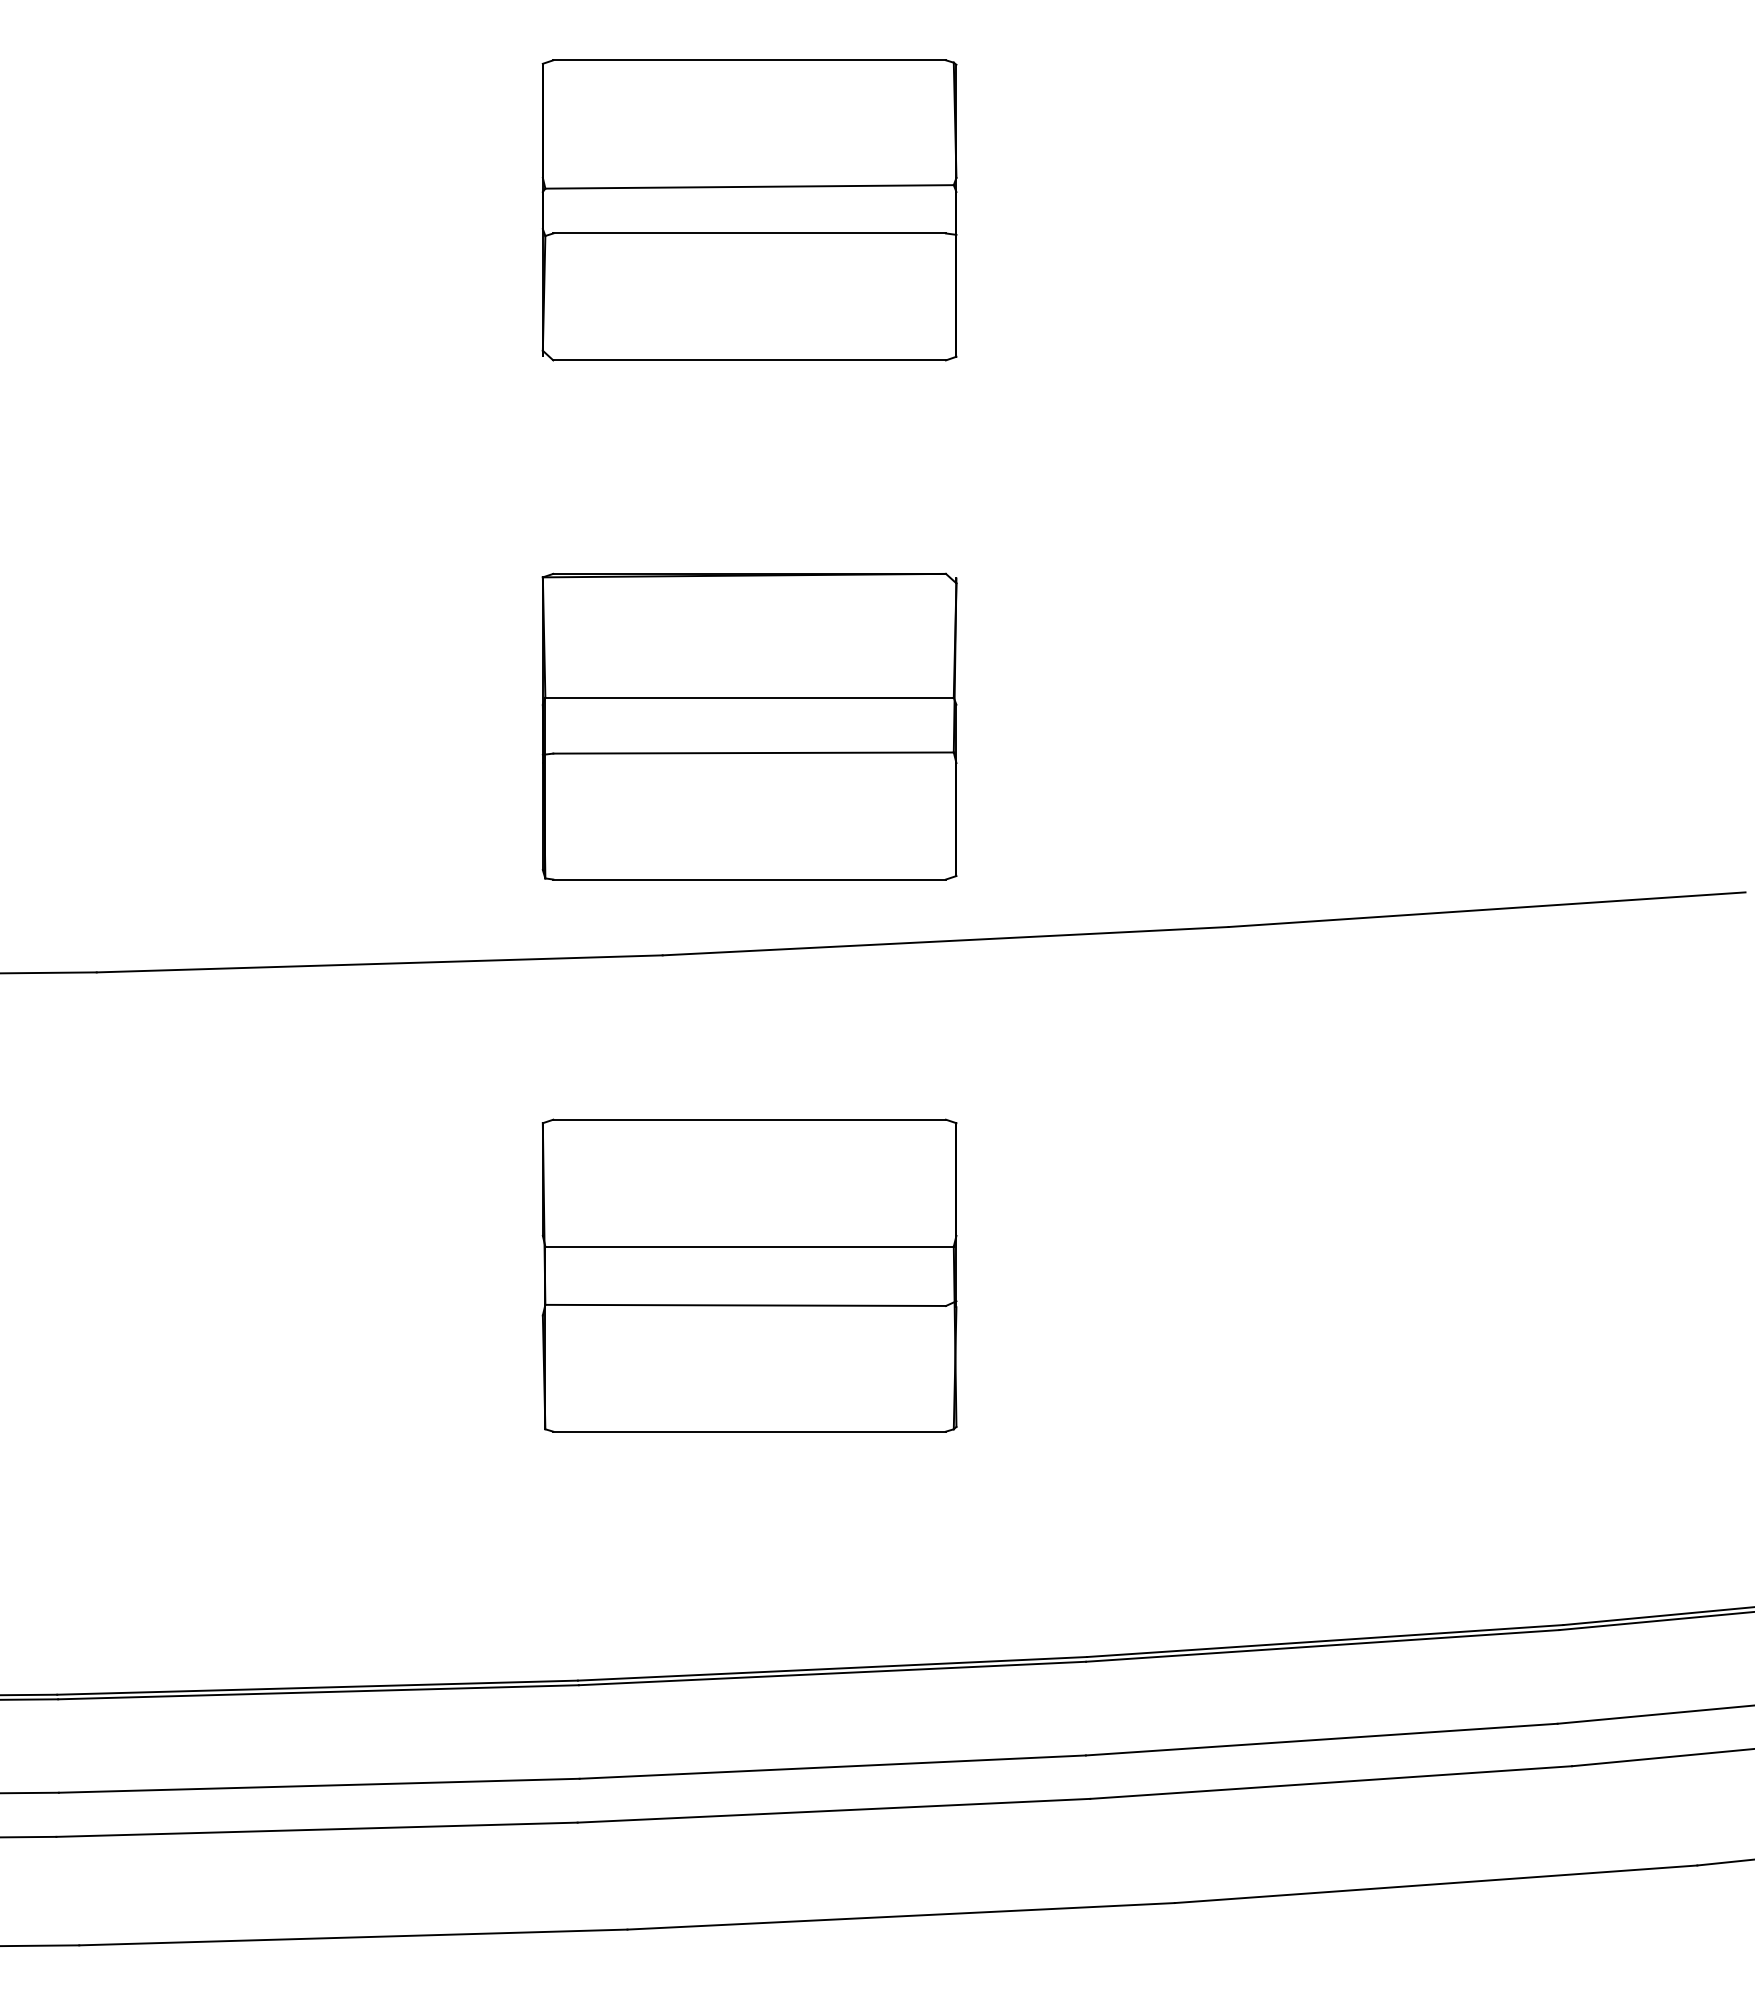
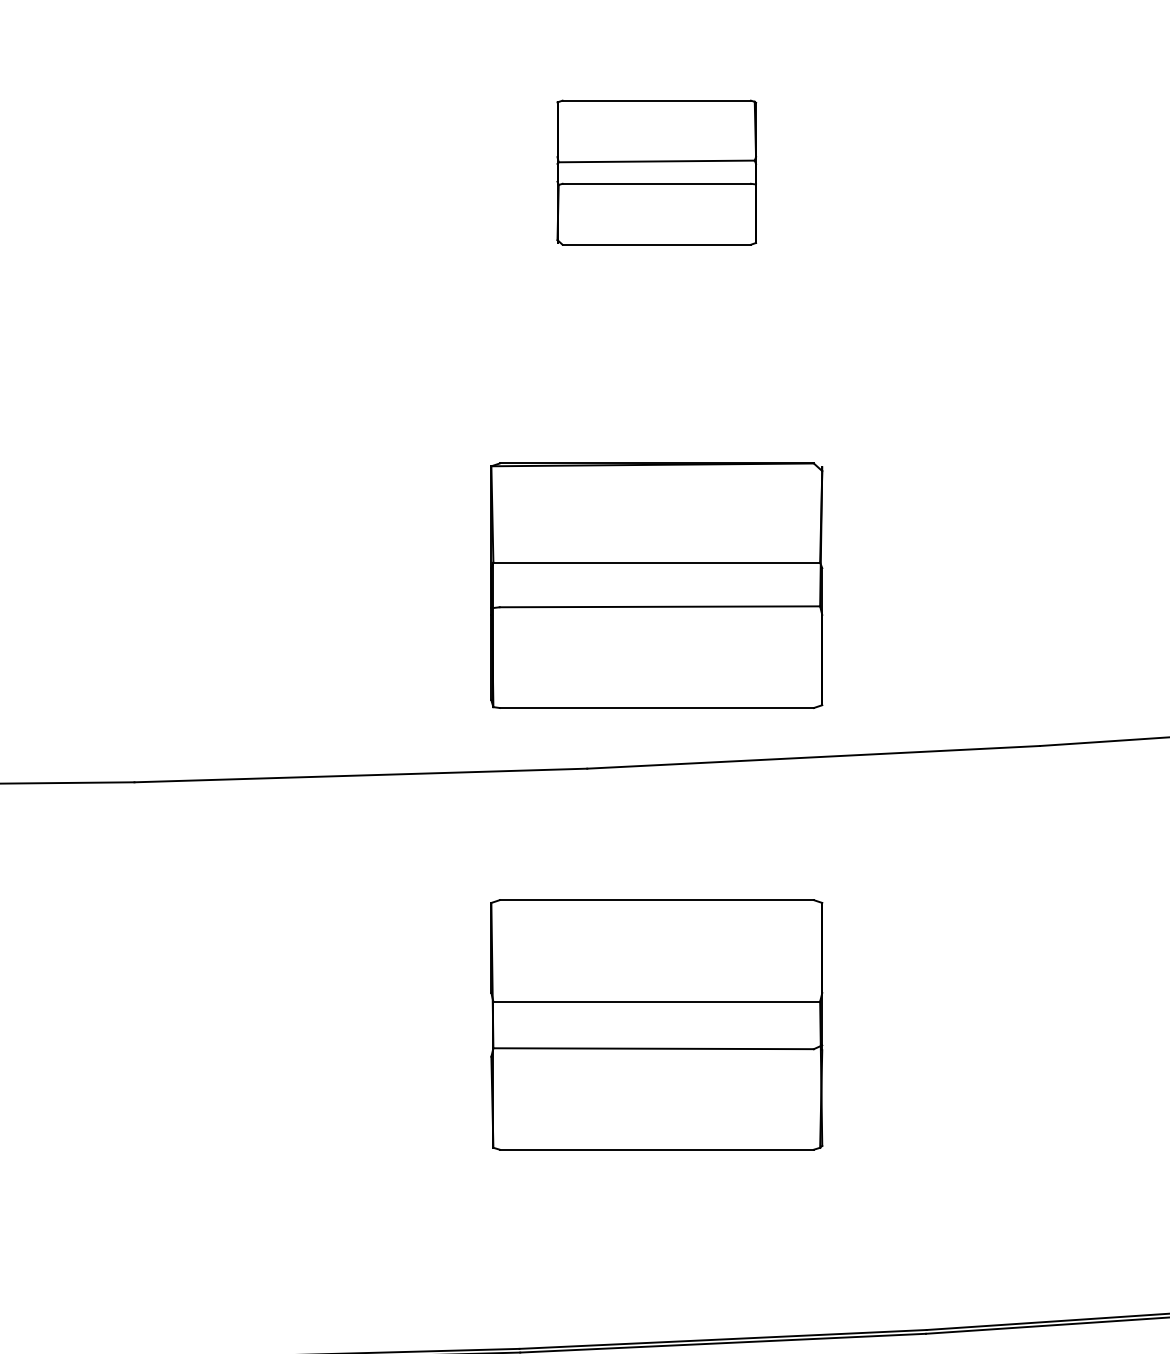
part: (749, 210) -> (656, 172), size x0.6

